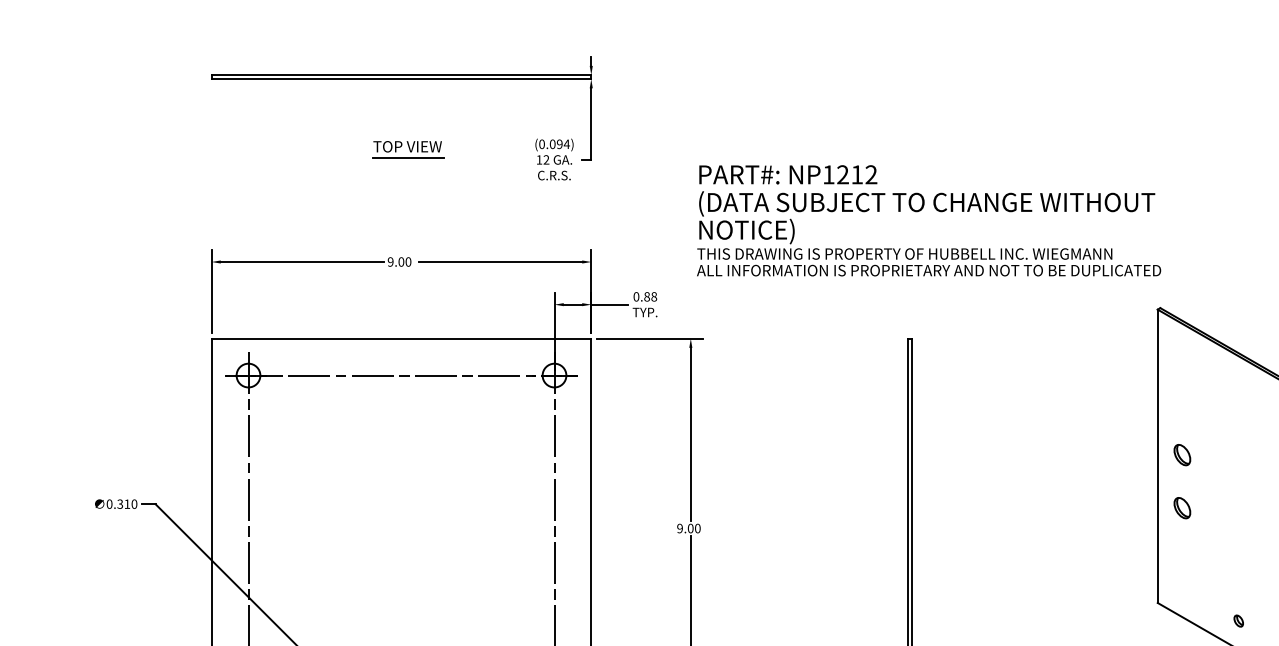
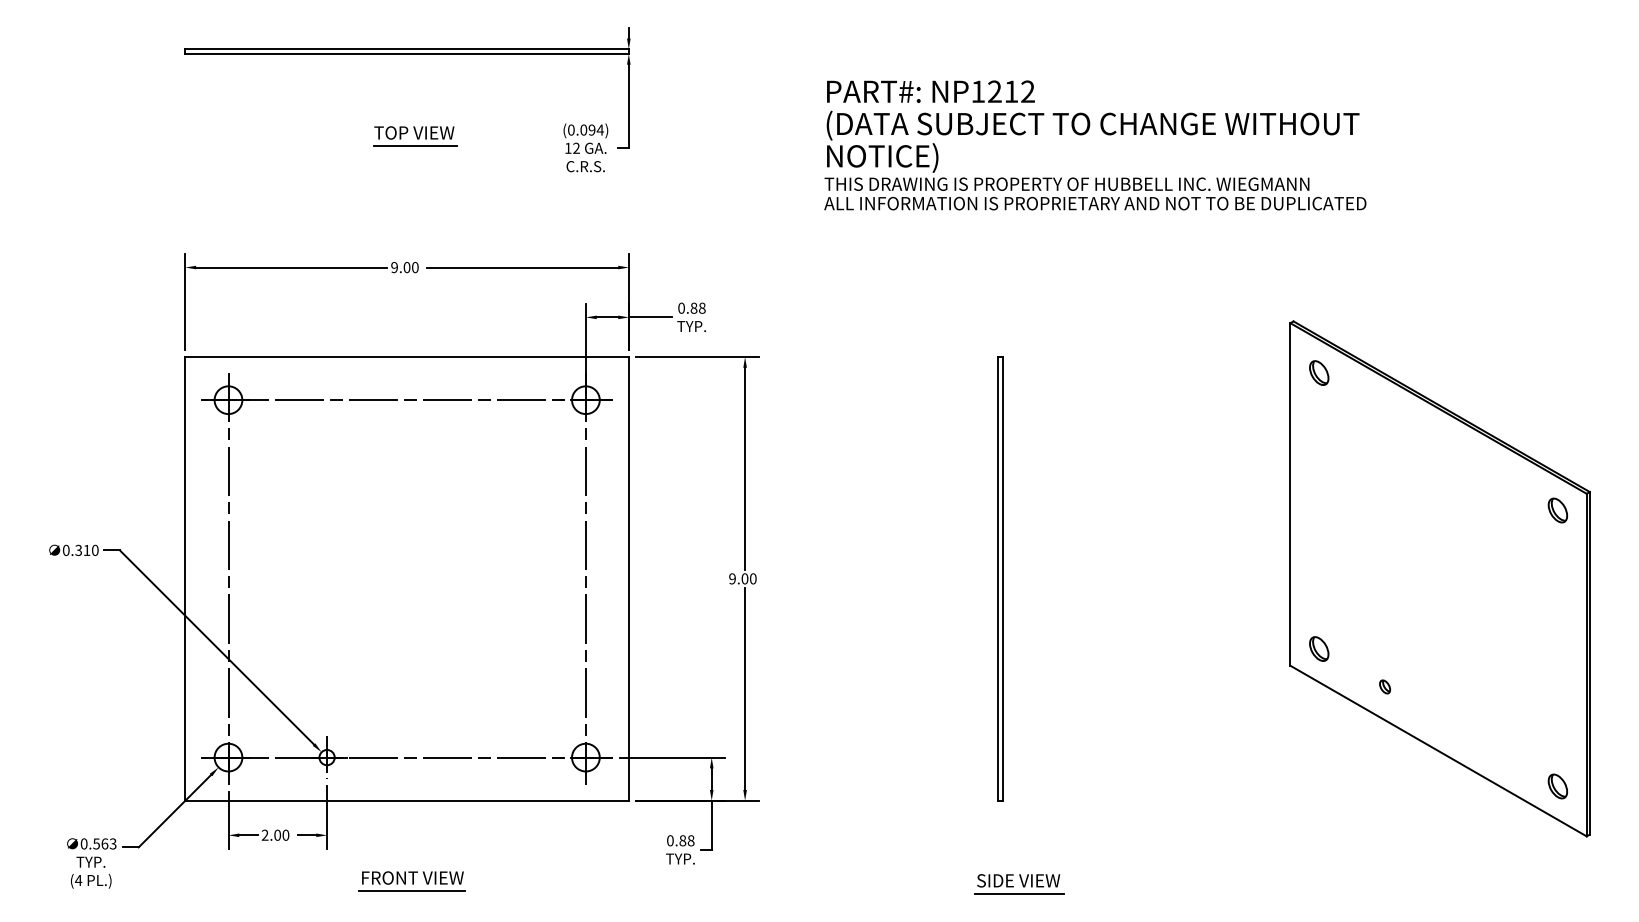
text: (929, 220) -> (1095, 145), moved
part: (1182, 454) -> (1319, 372), moved
part: (1182, 507) -> (1319, 648), moved

